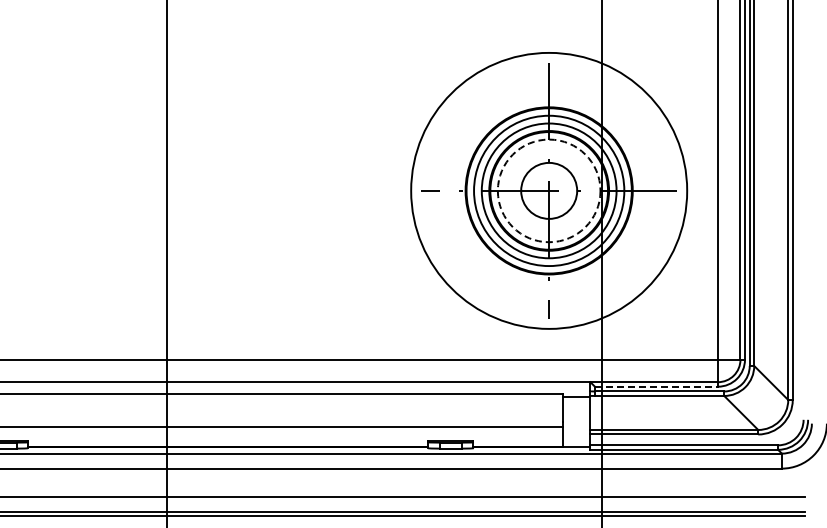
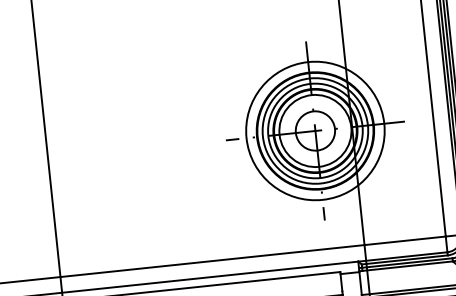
circle: (548, 190) -> (314, 130), dashed -> solid
circle: (548, 190) -> (314, 130), size x0.71
line: (656, 386) -> (404, 259), dashed -> solid

